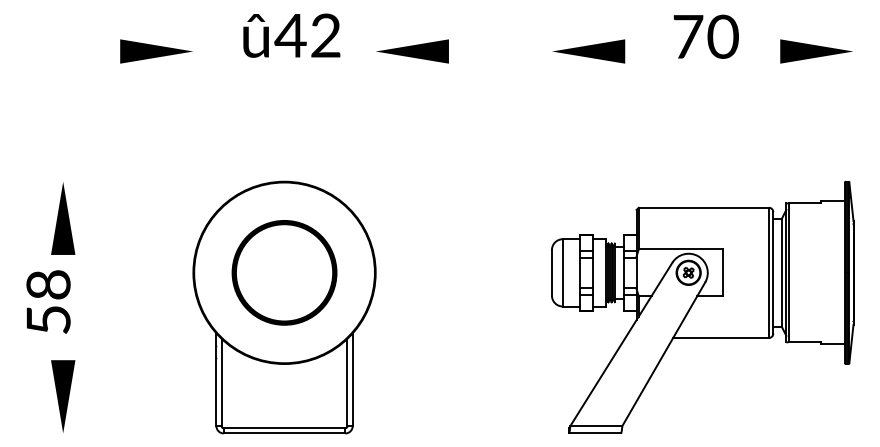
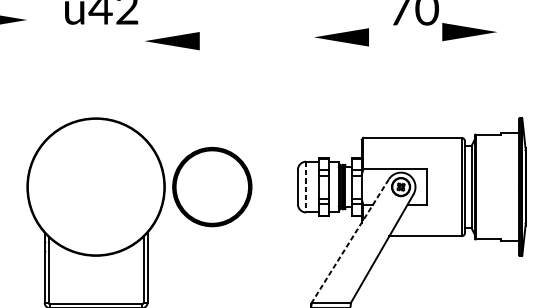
part: (412, 51) -> (172, 41), moved
part: (588, 51) -> (341, 37), moved
part: (816, 51) -> (469, 32), moved
part: (284, 272) -> (212, 186), moved
line: (562, 272) -> (305, 186), solid -> dashed
line: (621, 344) -> (350, 241), solid -> dashed

